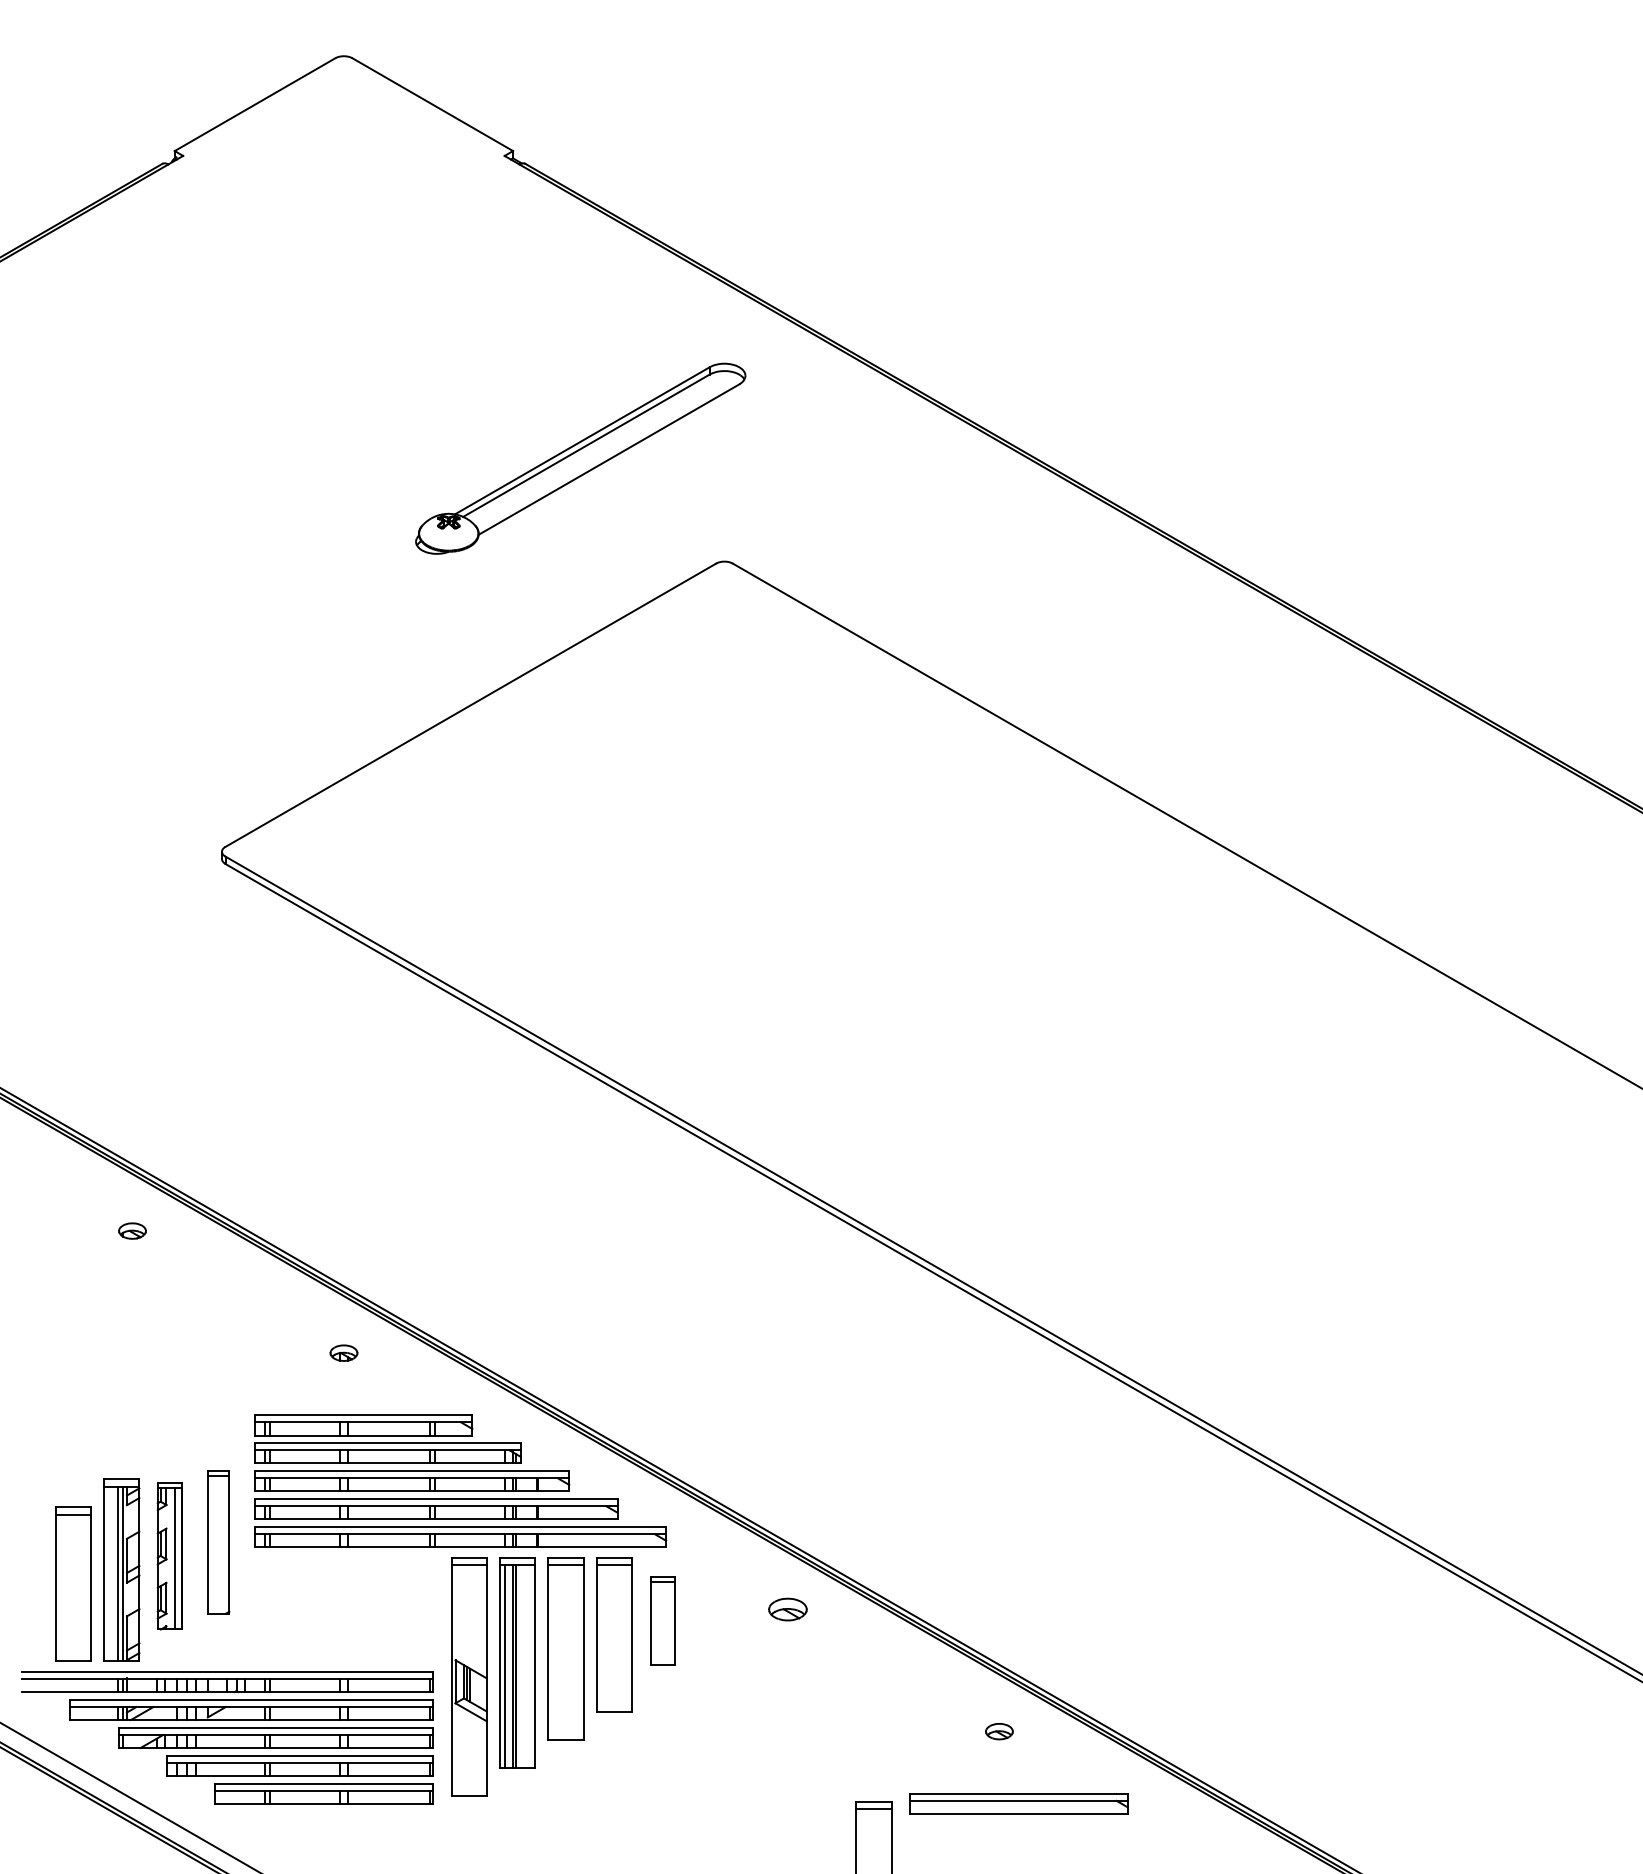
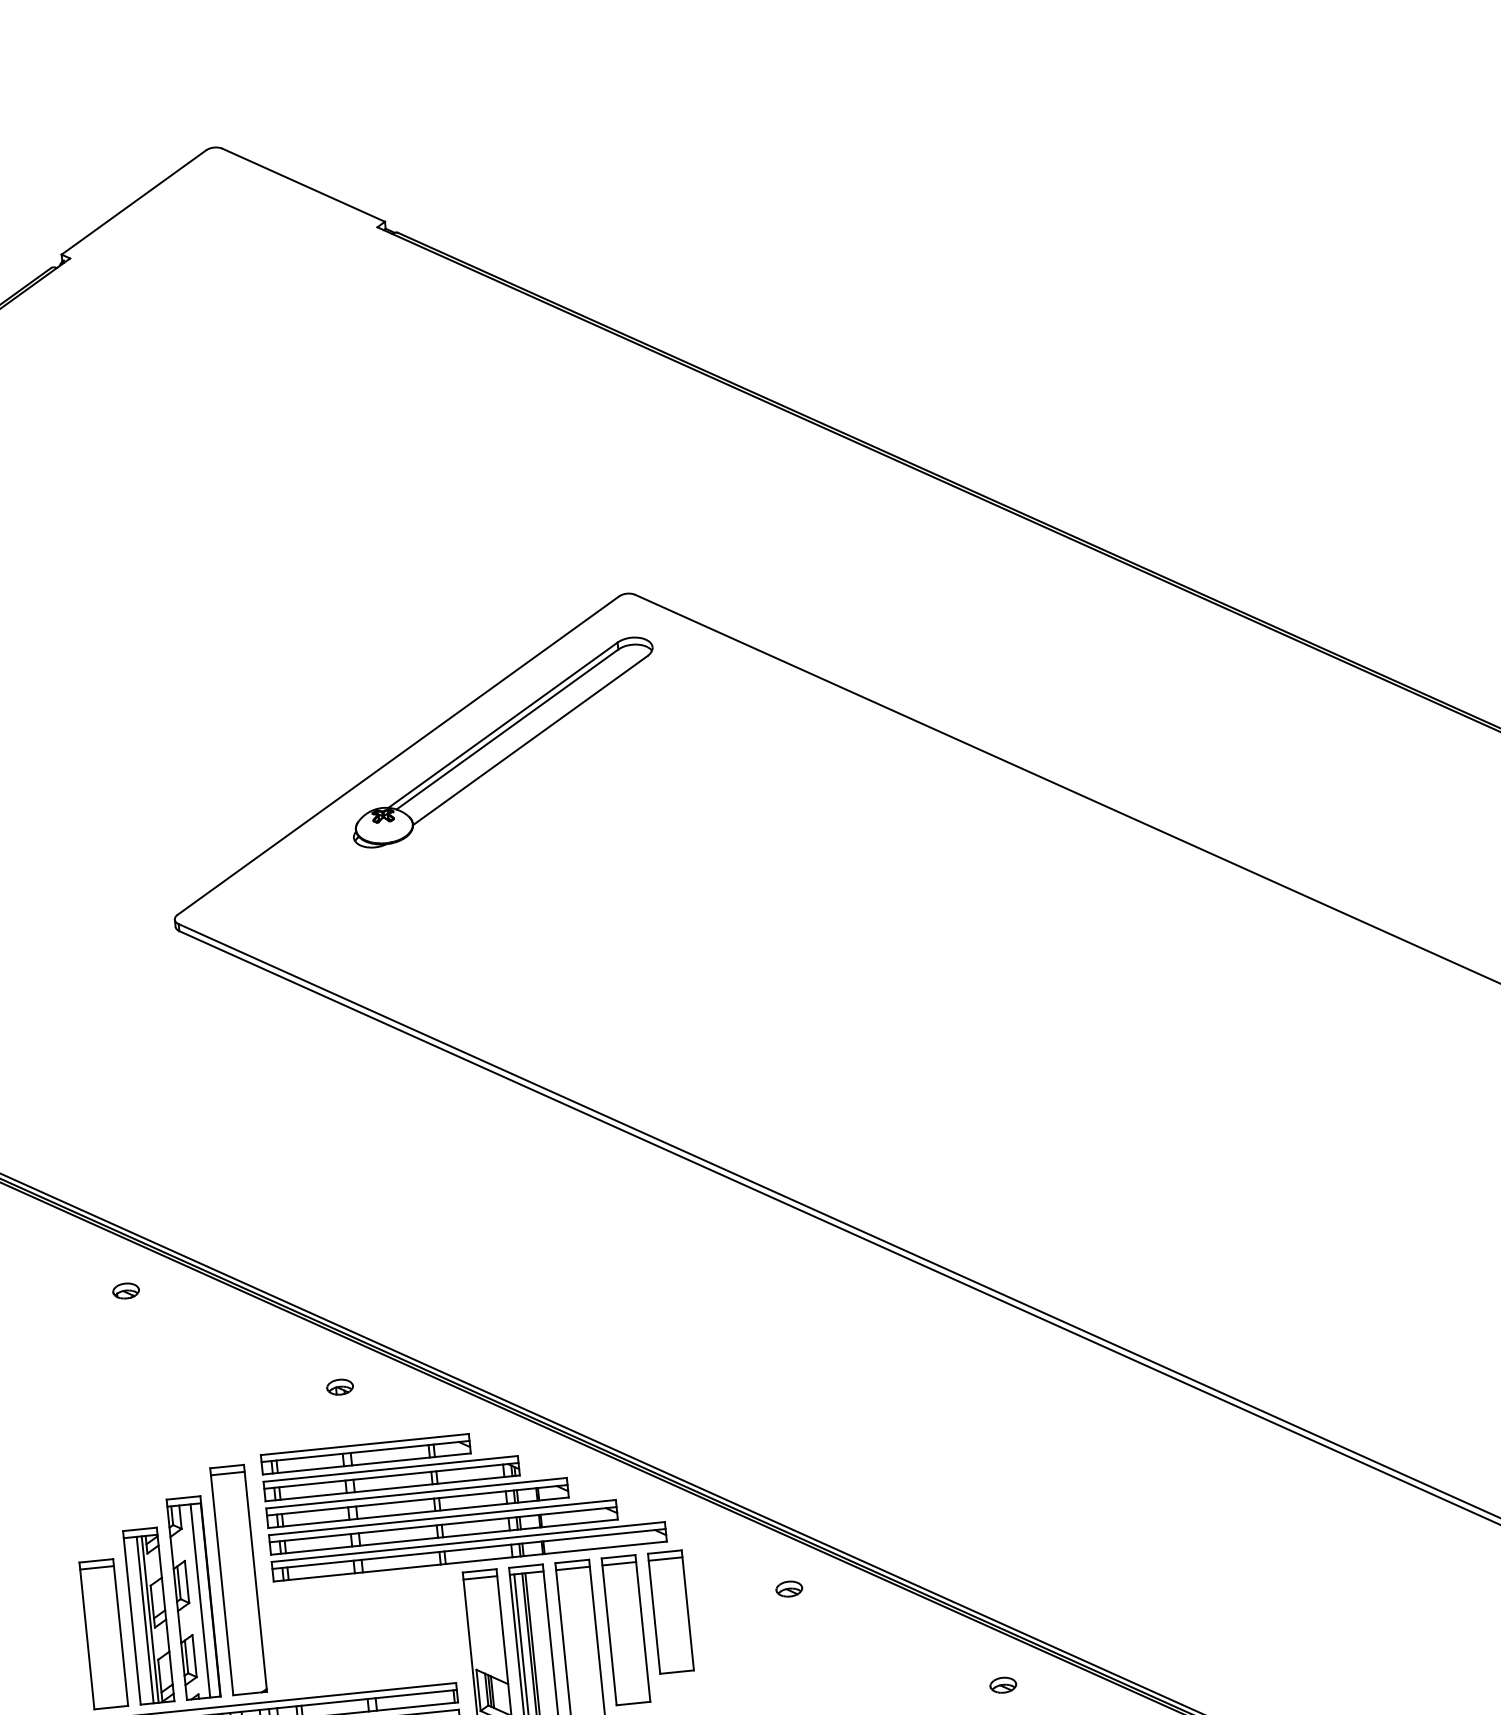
part: (580, 458) -> (502, 742), moved
part: (218, 1542) -> (238, 1580), size x1.67
part: (169, 1555) -> (192, 1597), size x1.43
part: (787, 1609) -> (788, 1589), size x0.71
part: (662, 1620) -> (670, 1611), size x1.43

